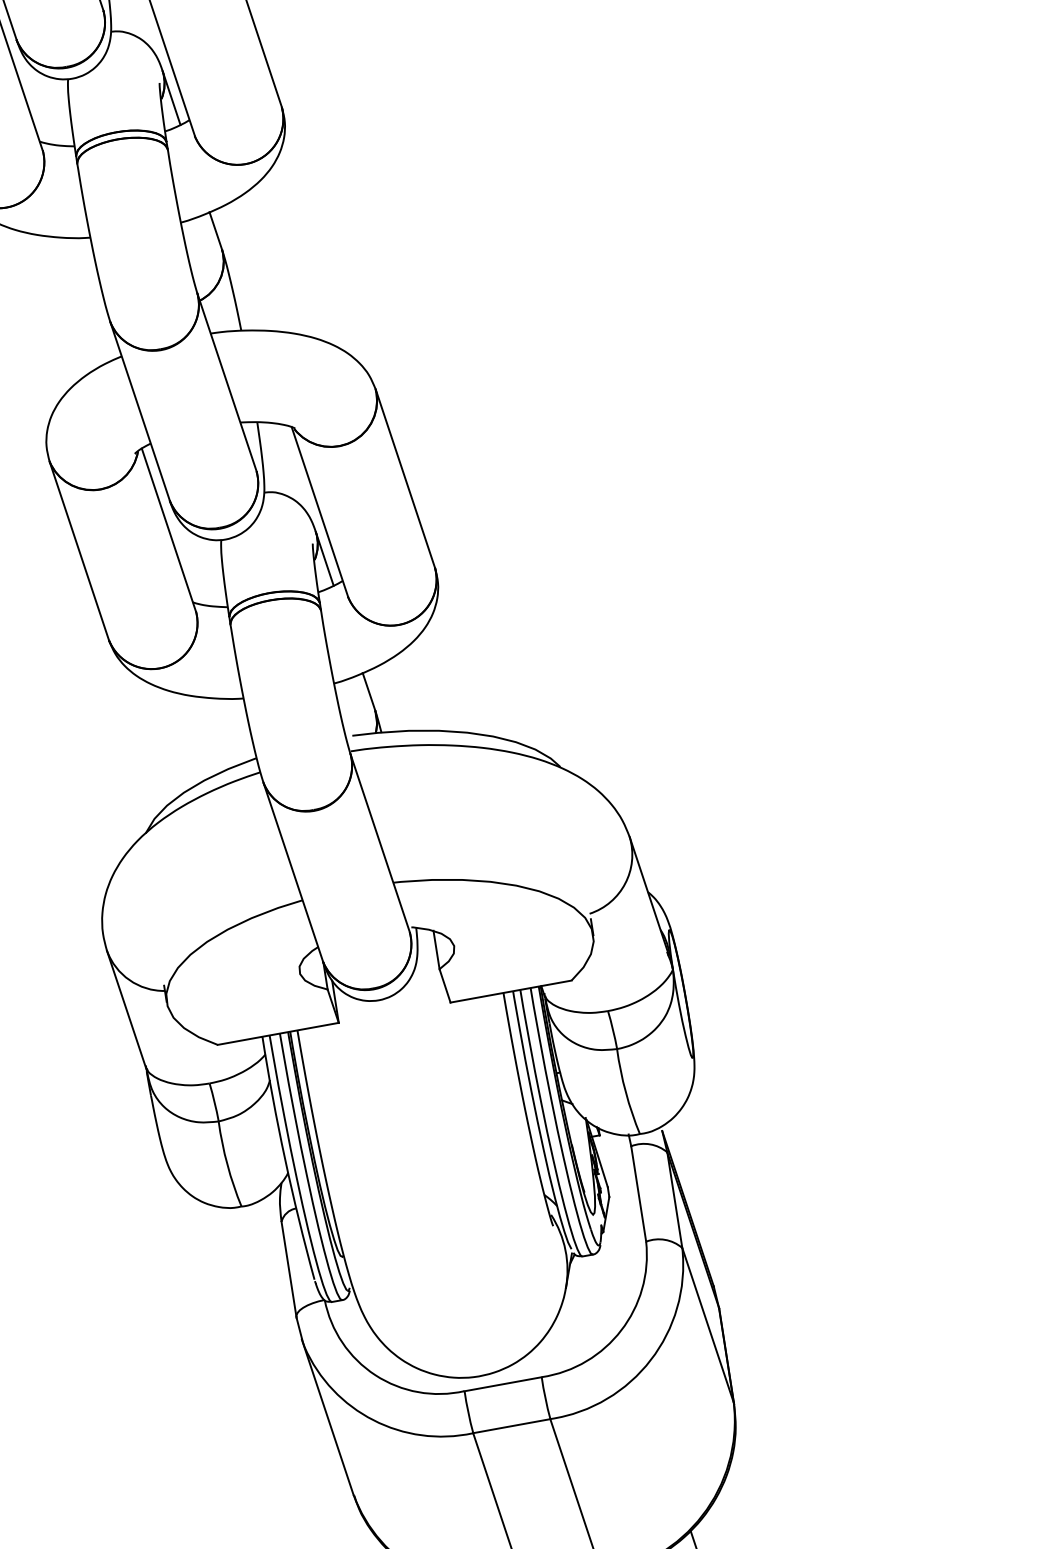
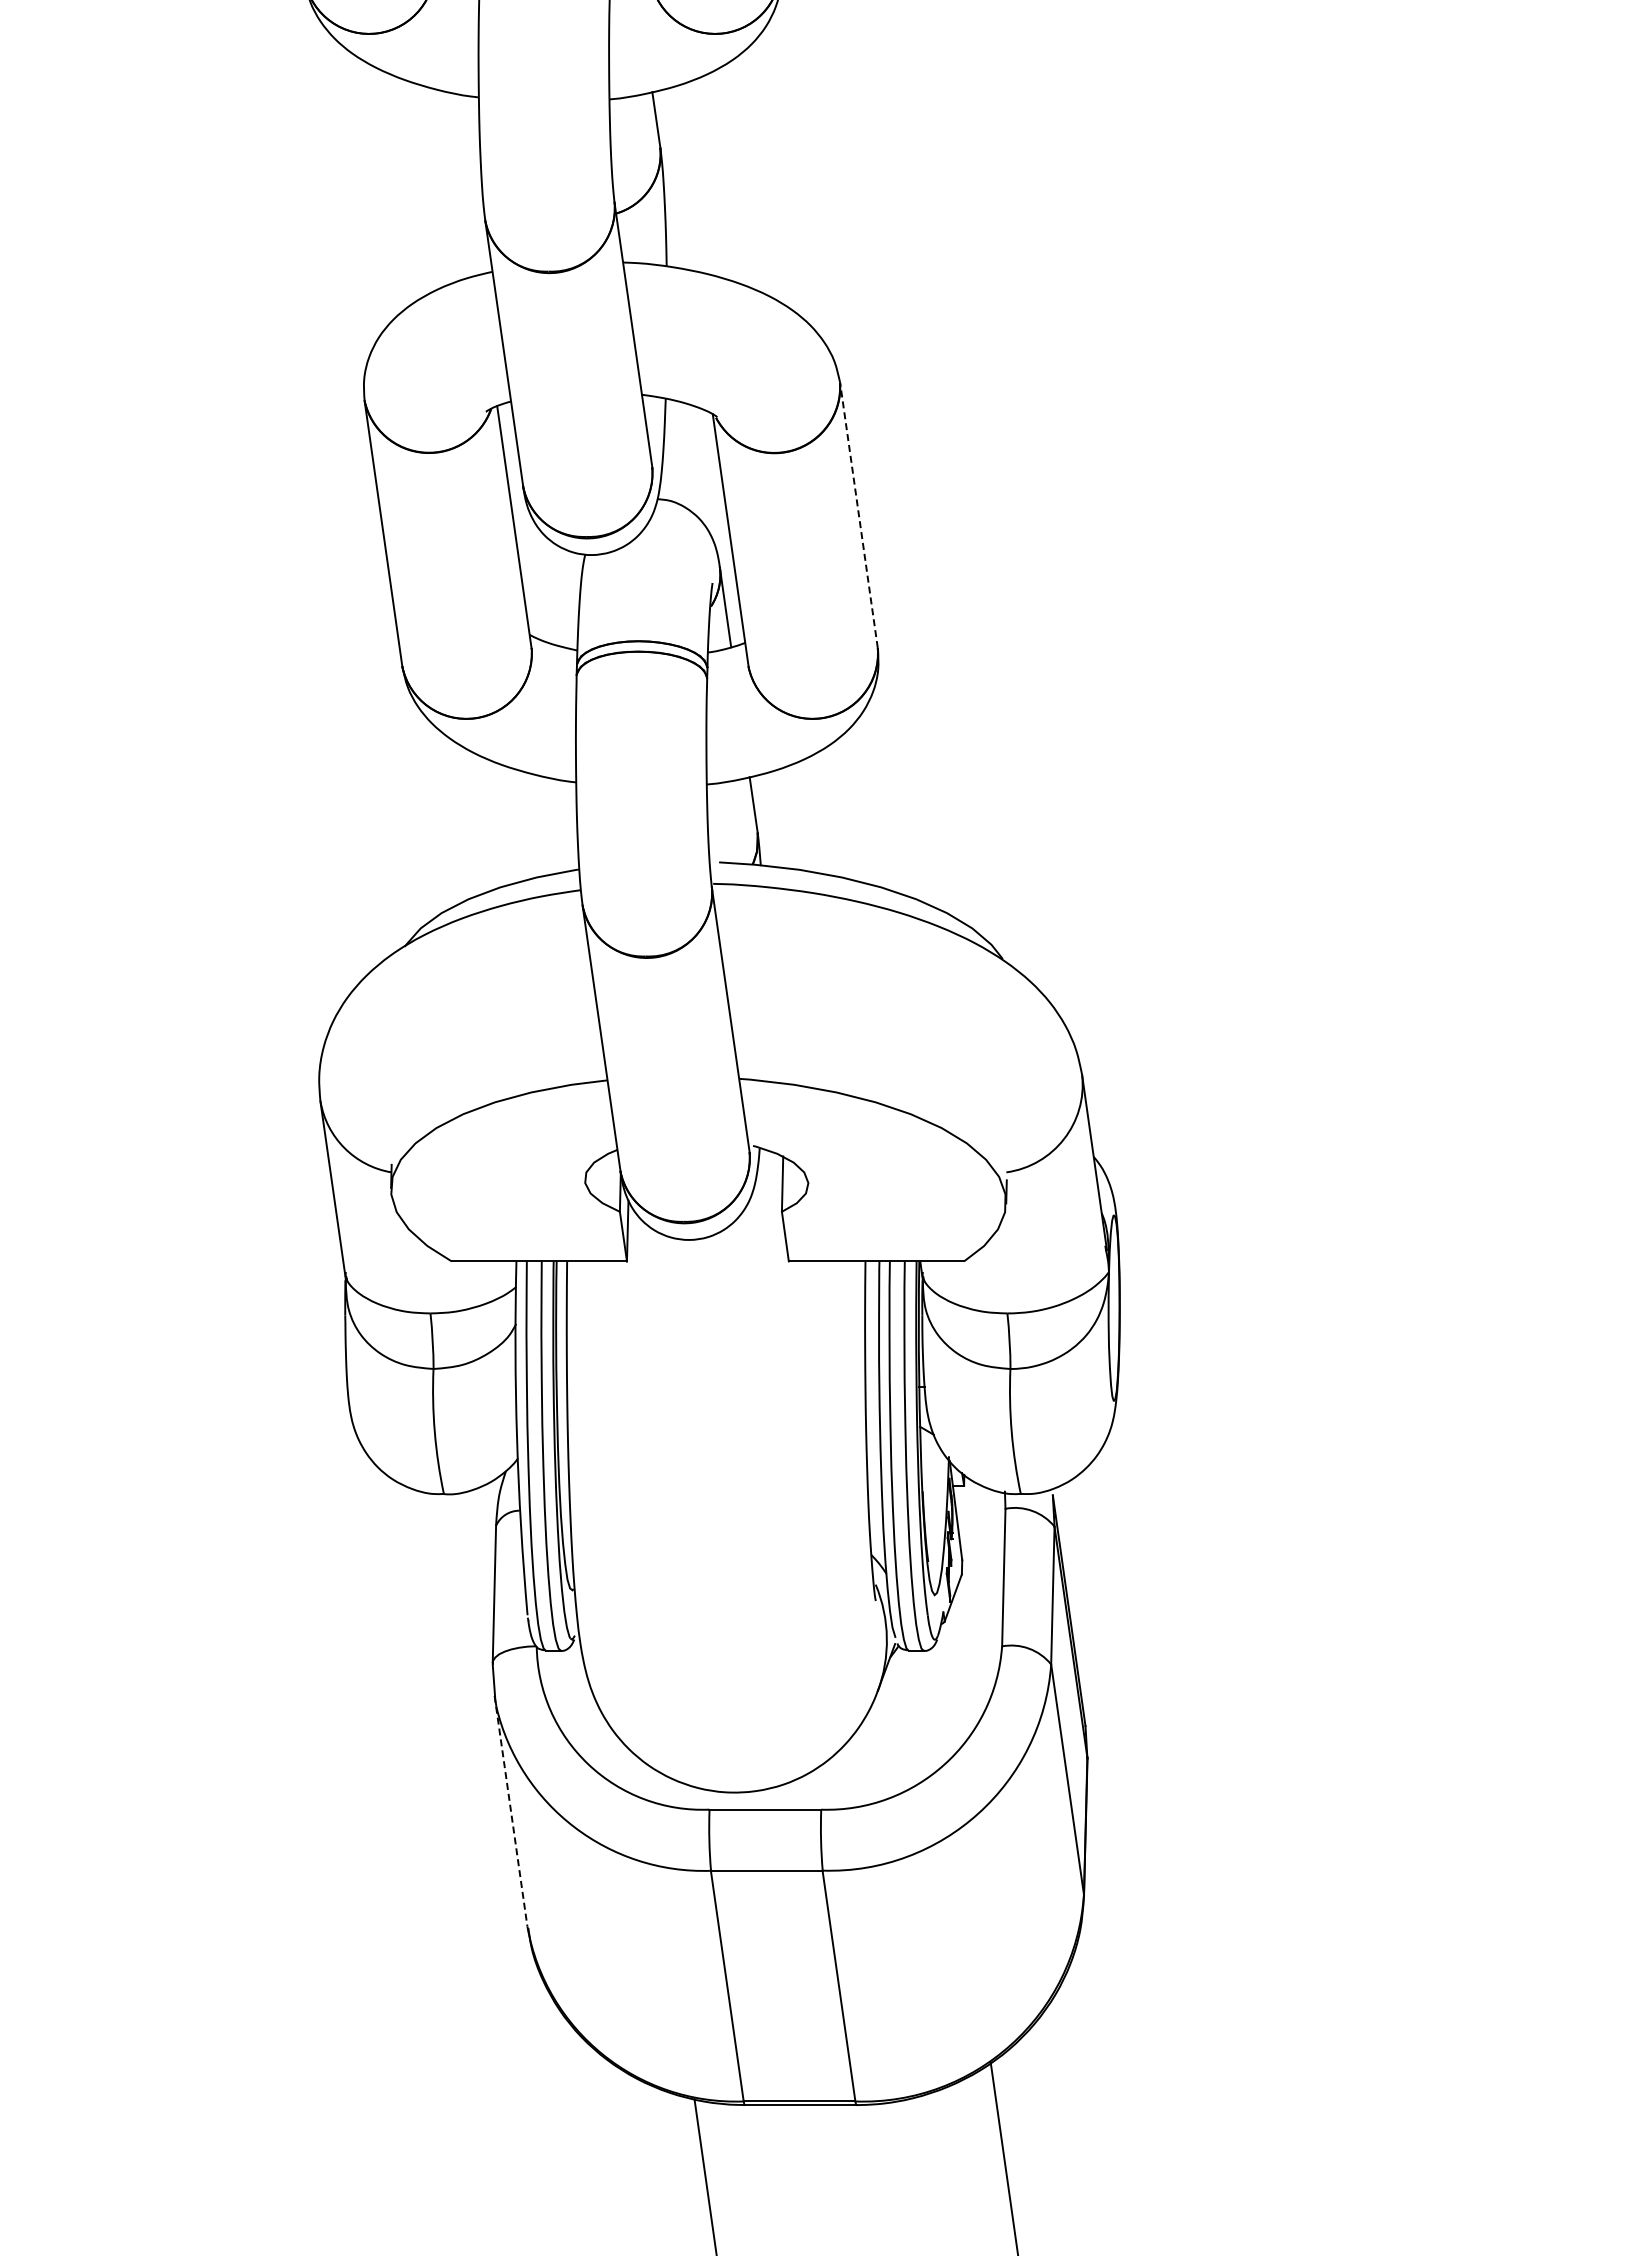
line: (405, 478) -> (858, 515), solid -> dashed
line: (328, 1417) -> (511, 1811), solid -> dashed

